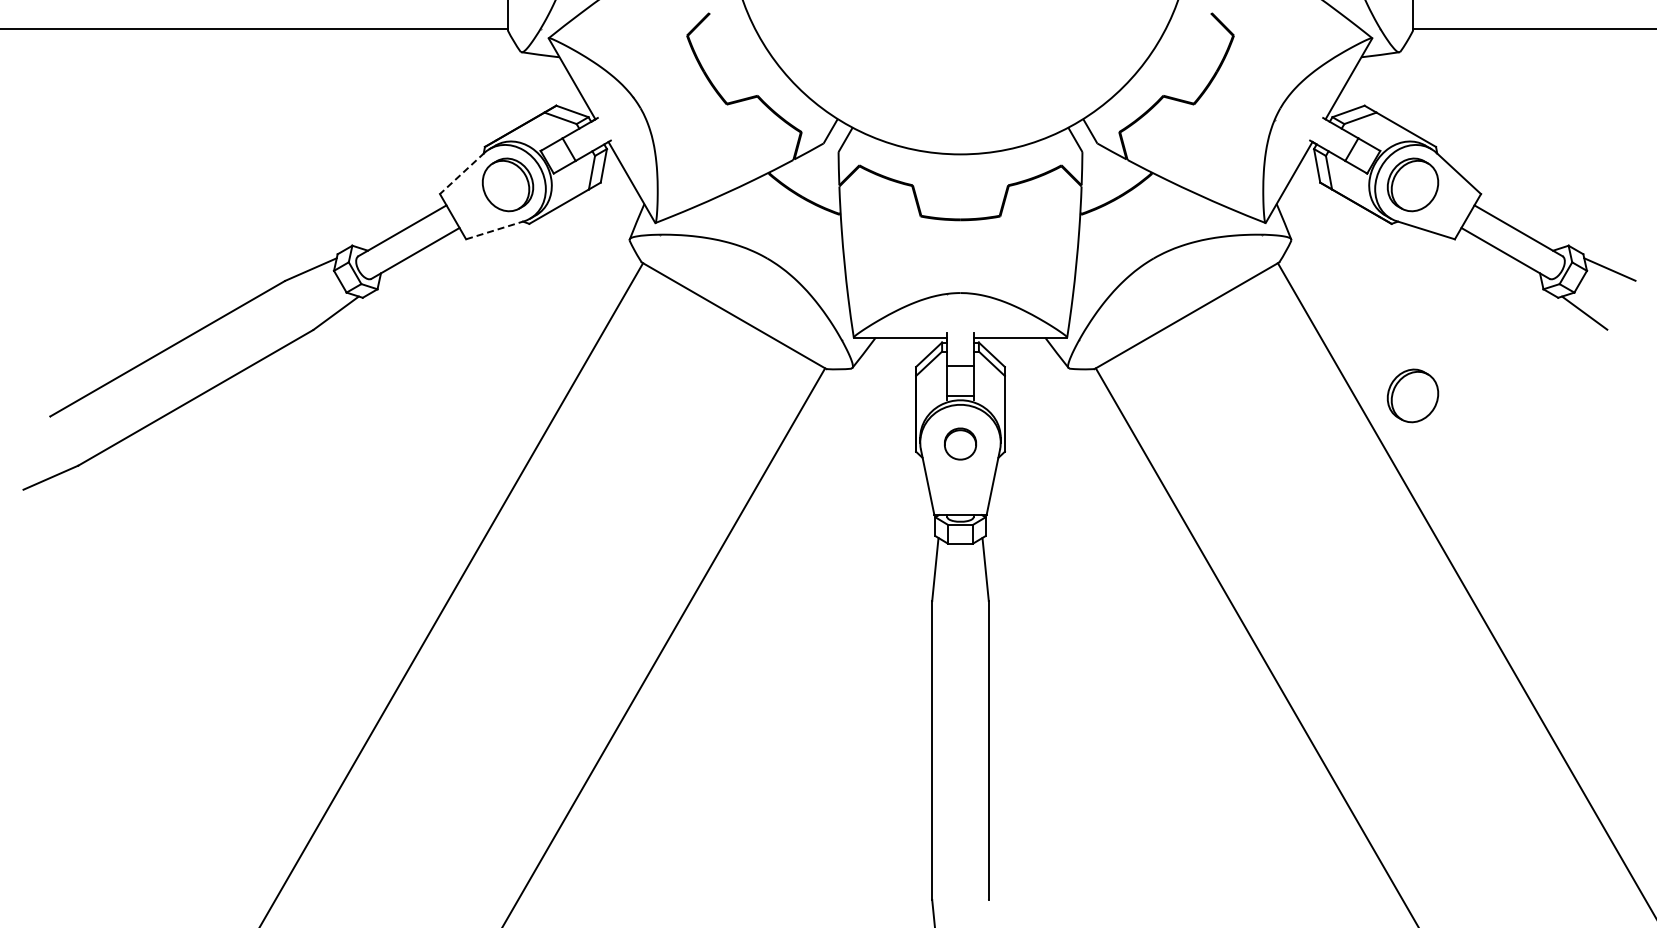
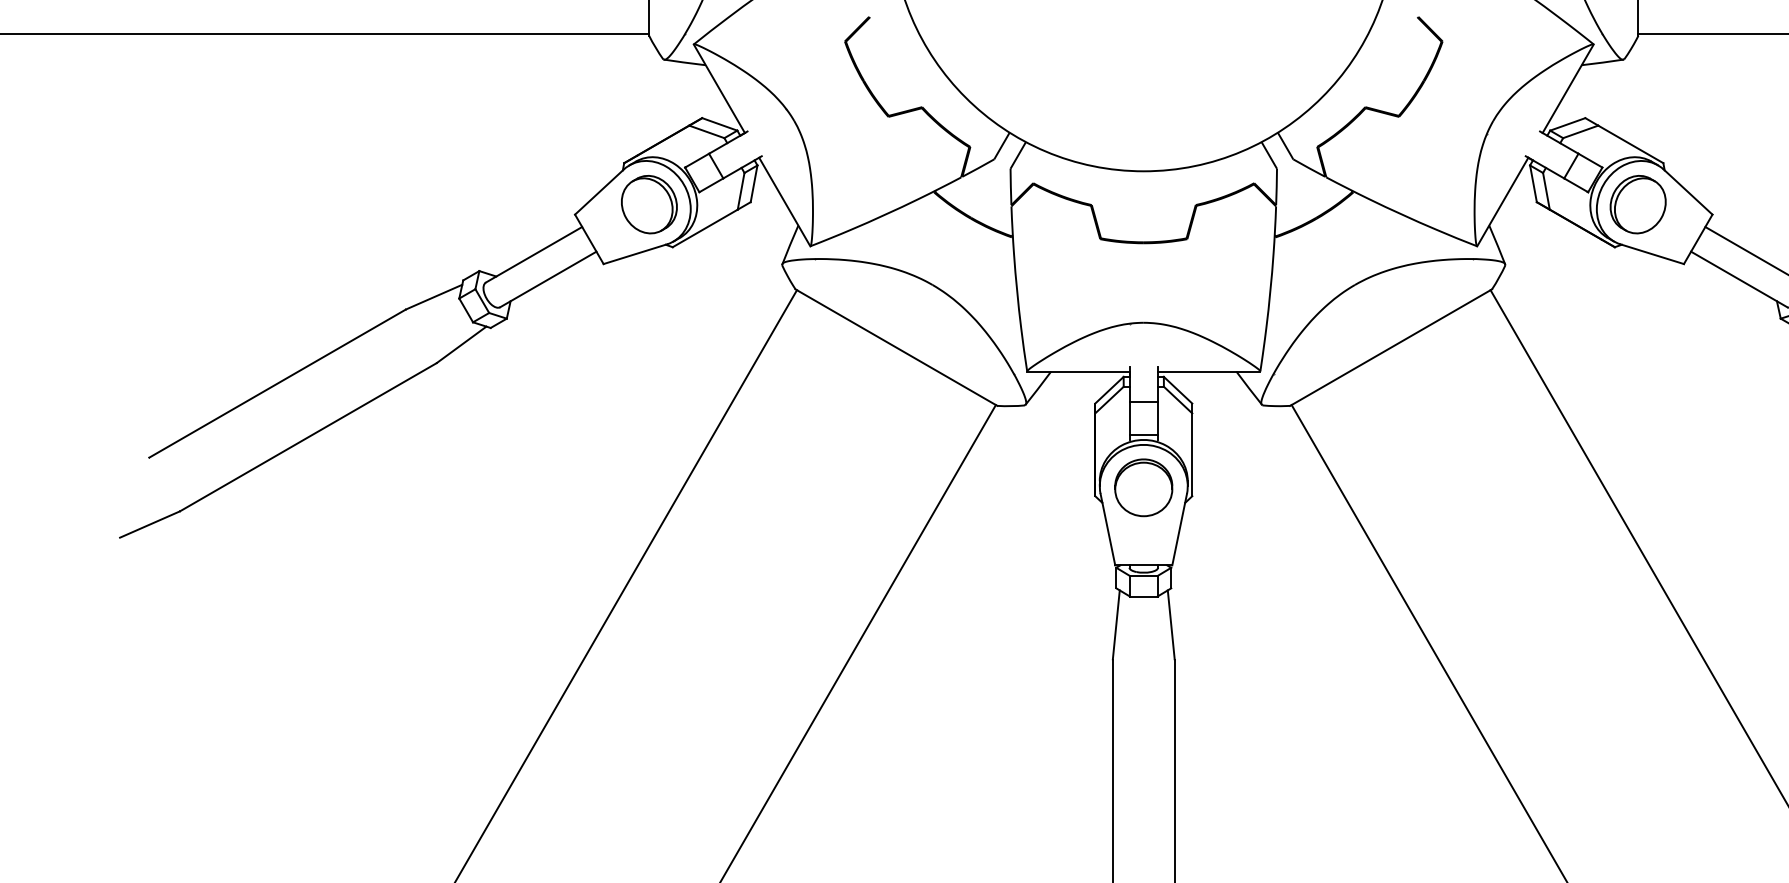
line: (461, 173) -> (598, 192), dashed -> solid
line: (495, 230) -> (635, 254), dashed -> solid
part: (1412, 395) -> (1637, 434), removed
part: (960, 443) -> (1143, 487), size x1.67

